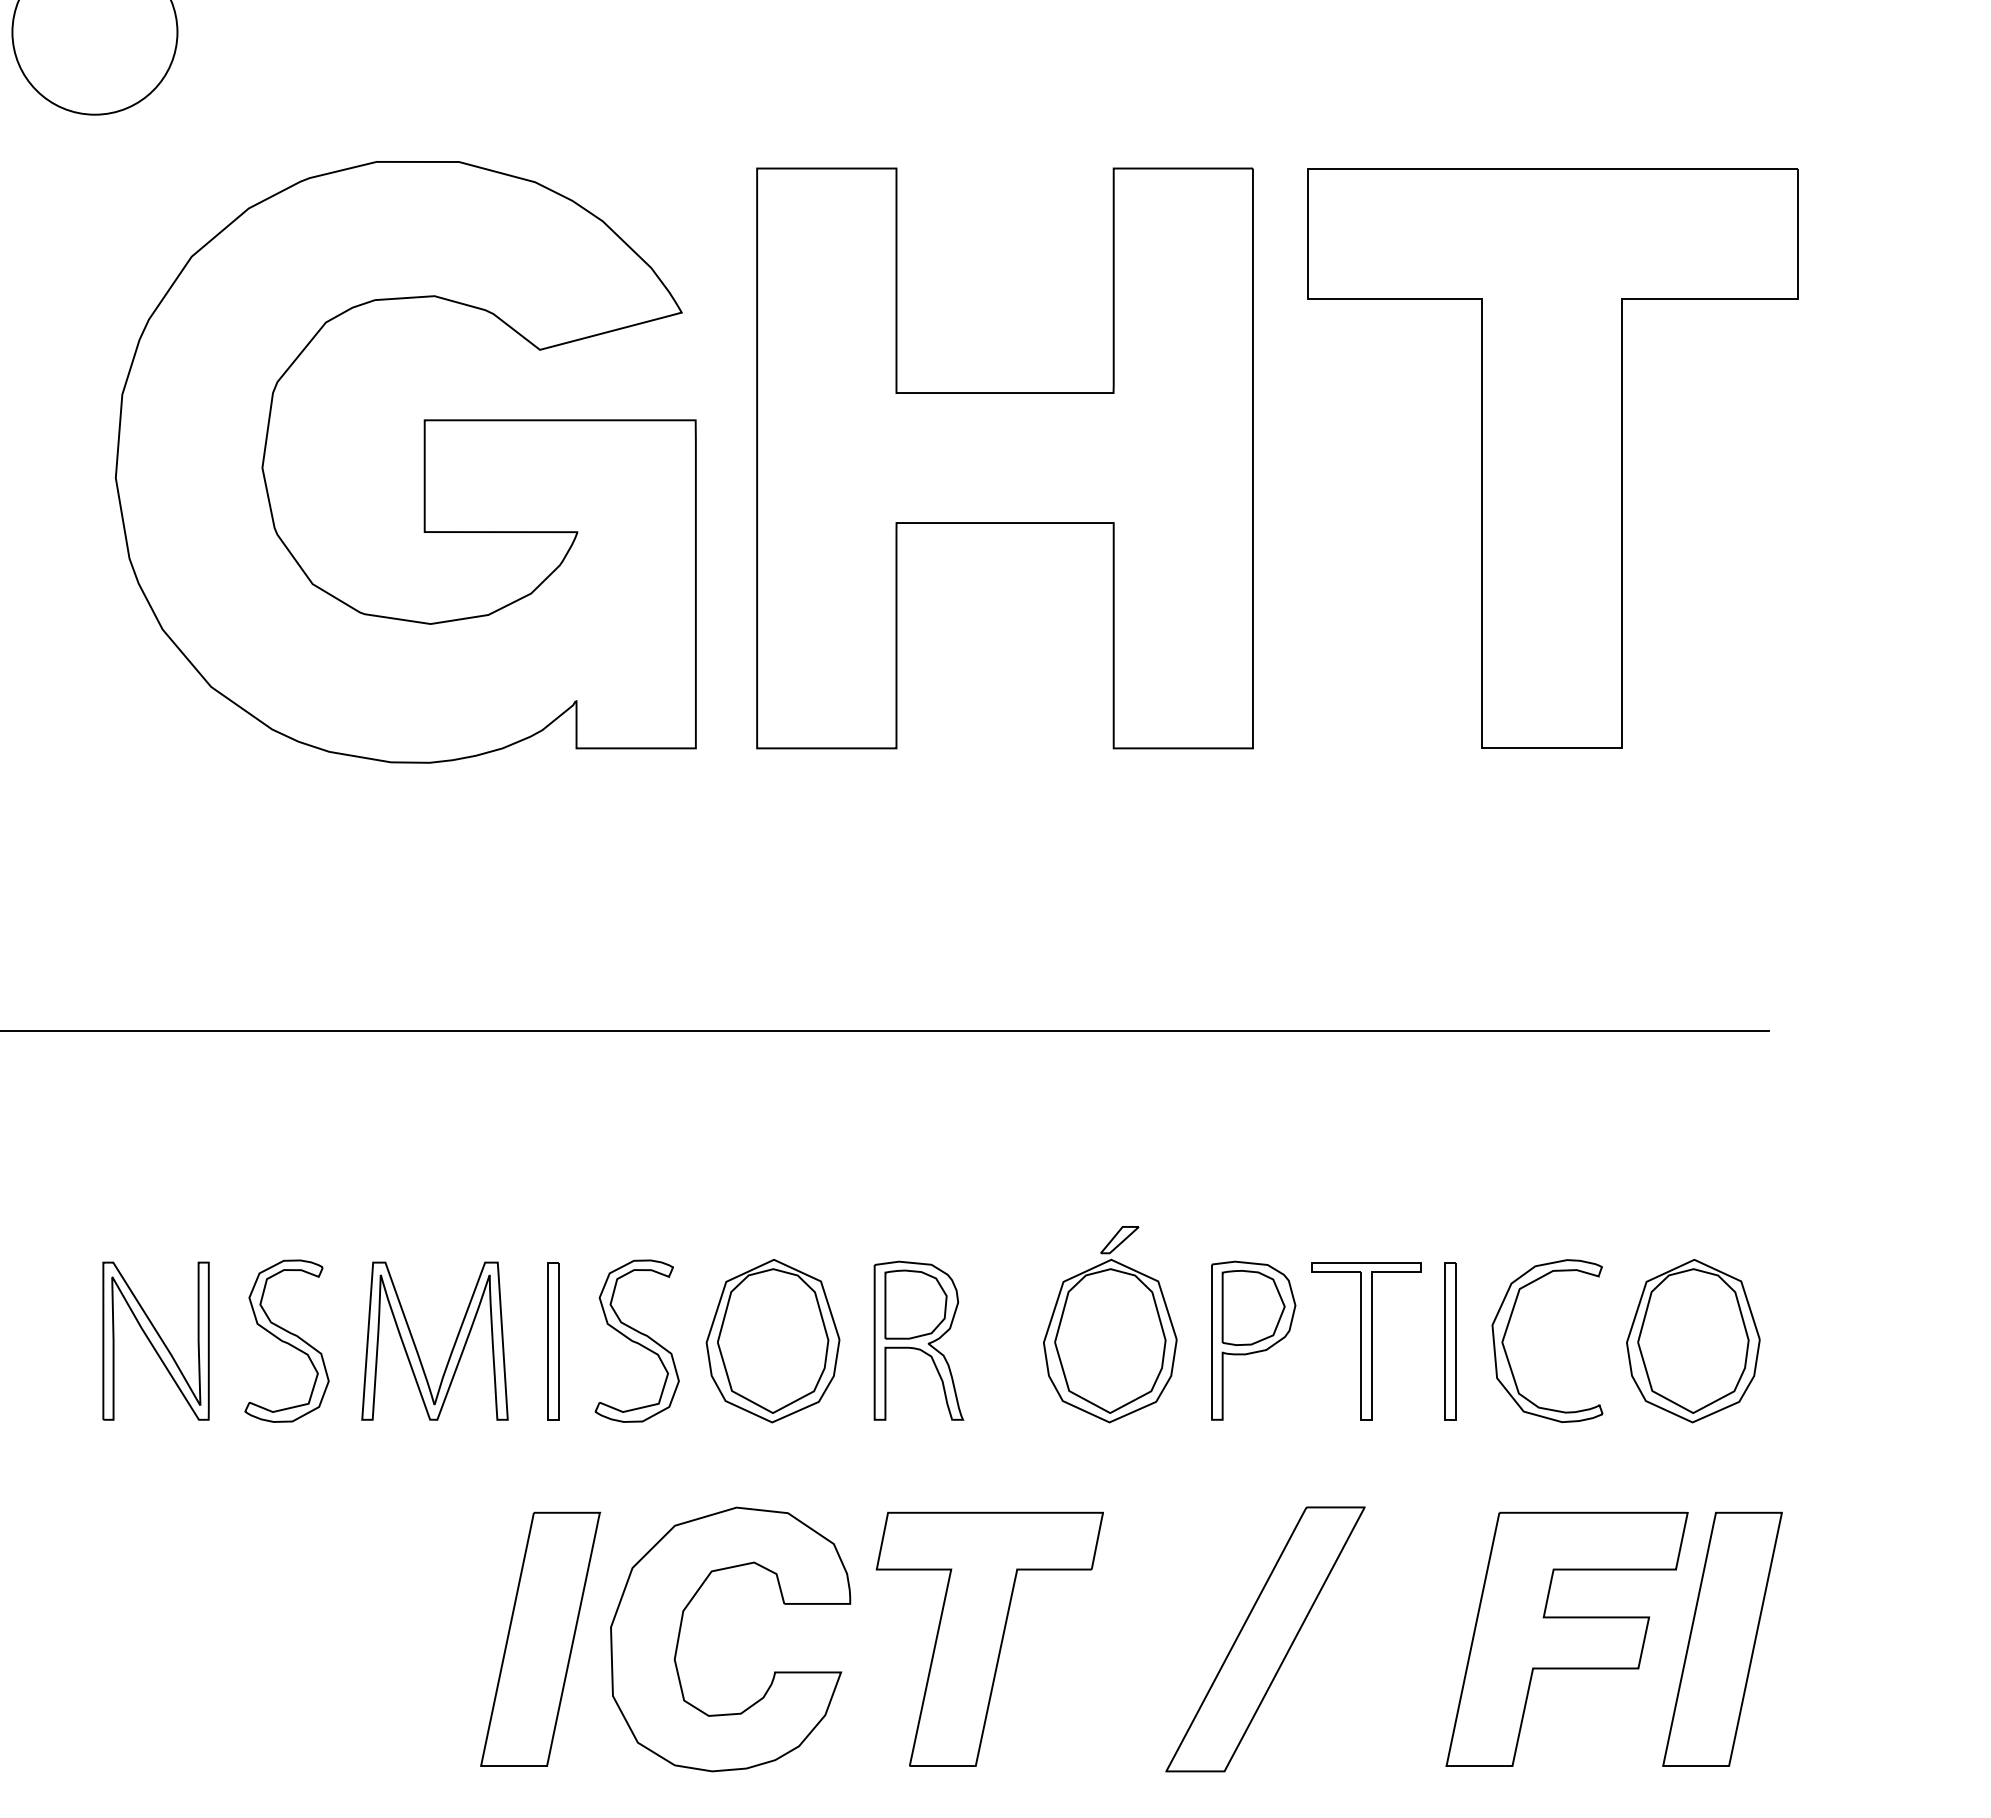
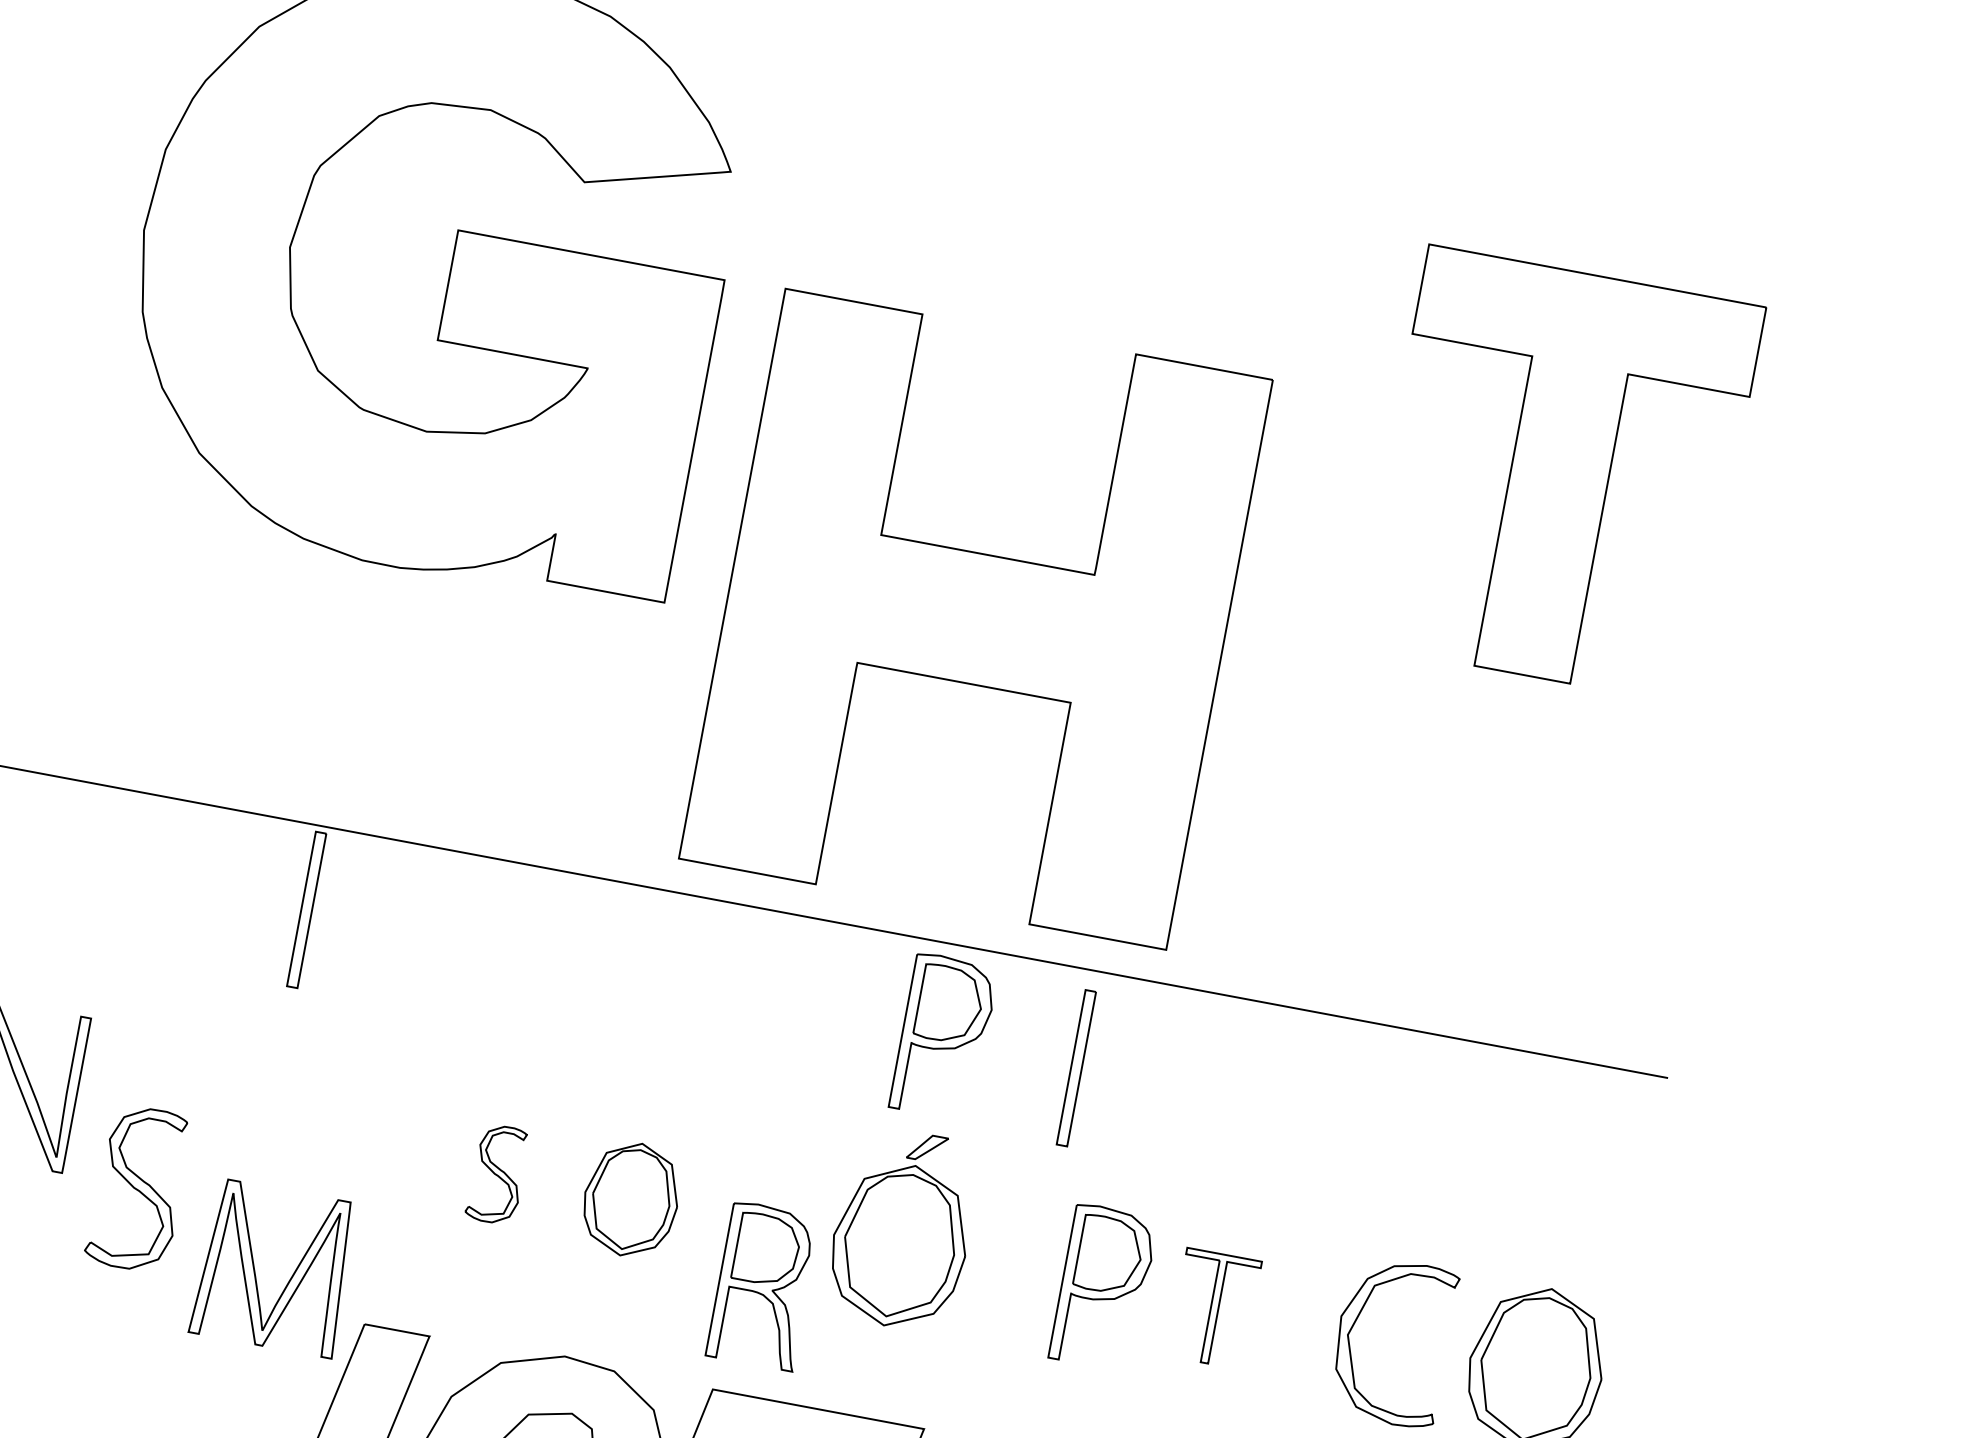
part: (1004, 458) -> (975, 619), moved
part: (1552, 458) -> (1559, 475), size x0.7
part: (1050, 1123) -> (944, 1036), added
part: (1110, 1324) -> (902, 1229), moved
part: (286, 1340) -> (138, 1188), moved
part: (636, 1340) -> (497, 1173), size x0.6
part: (918, 1340) -> (763, 1285), moved
part: (553, 1341) -> (306, 910), moved
part: (772, 1341) -> (630, 1199), size x0.7
part: (1366, 1341) -> (1214, 1309), size x0.7
part: (1450, 1341) -> (1076, 1068), moved
part: (416, 1346) -> (255, 1269), moved

